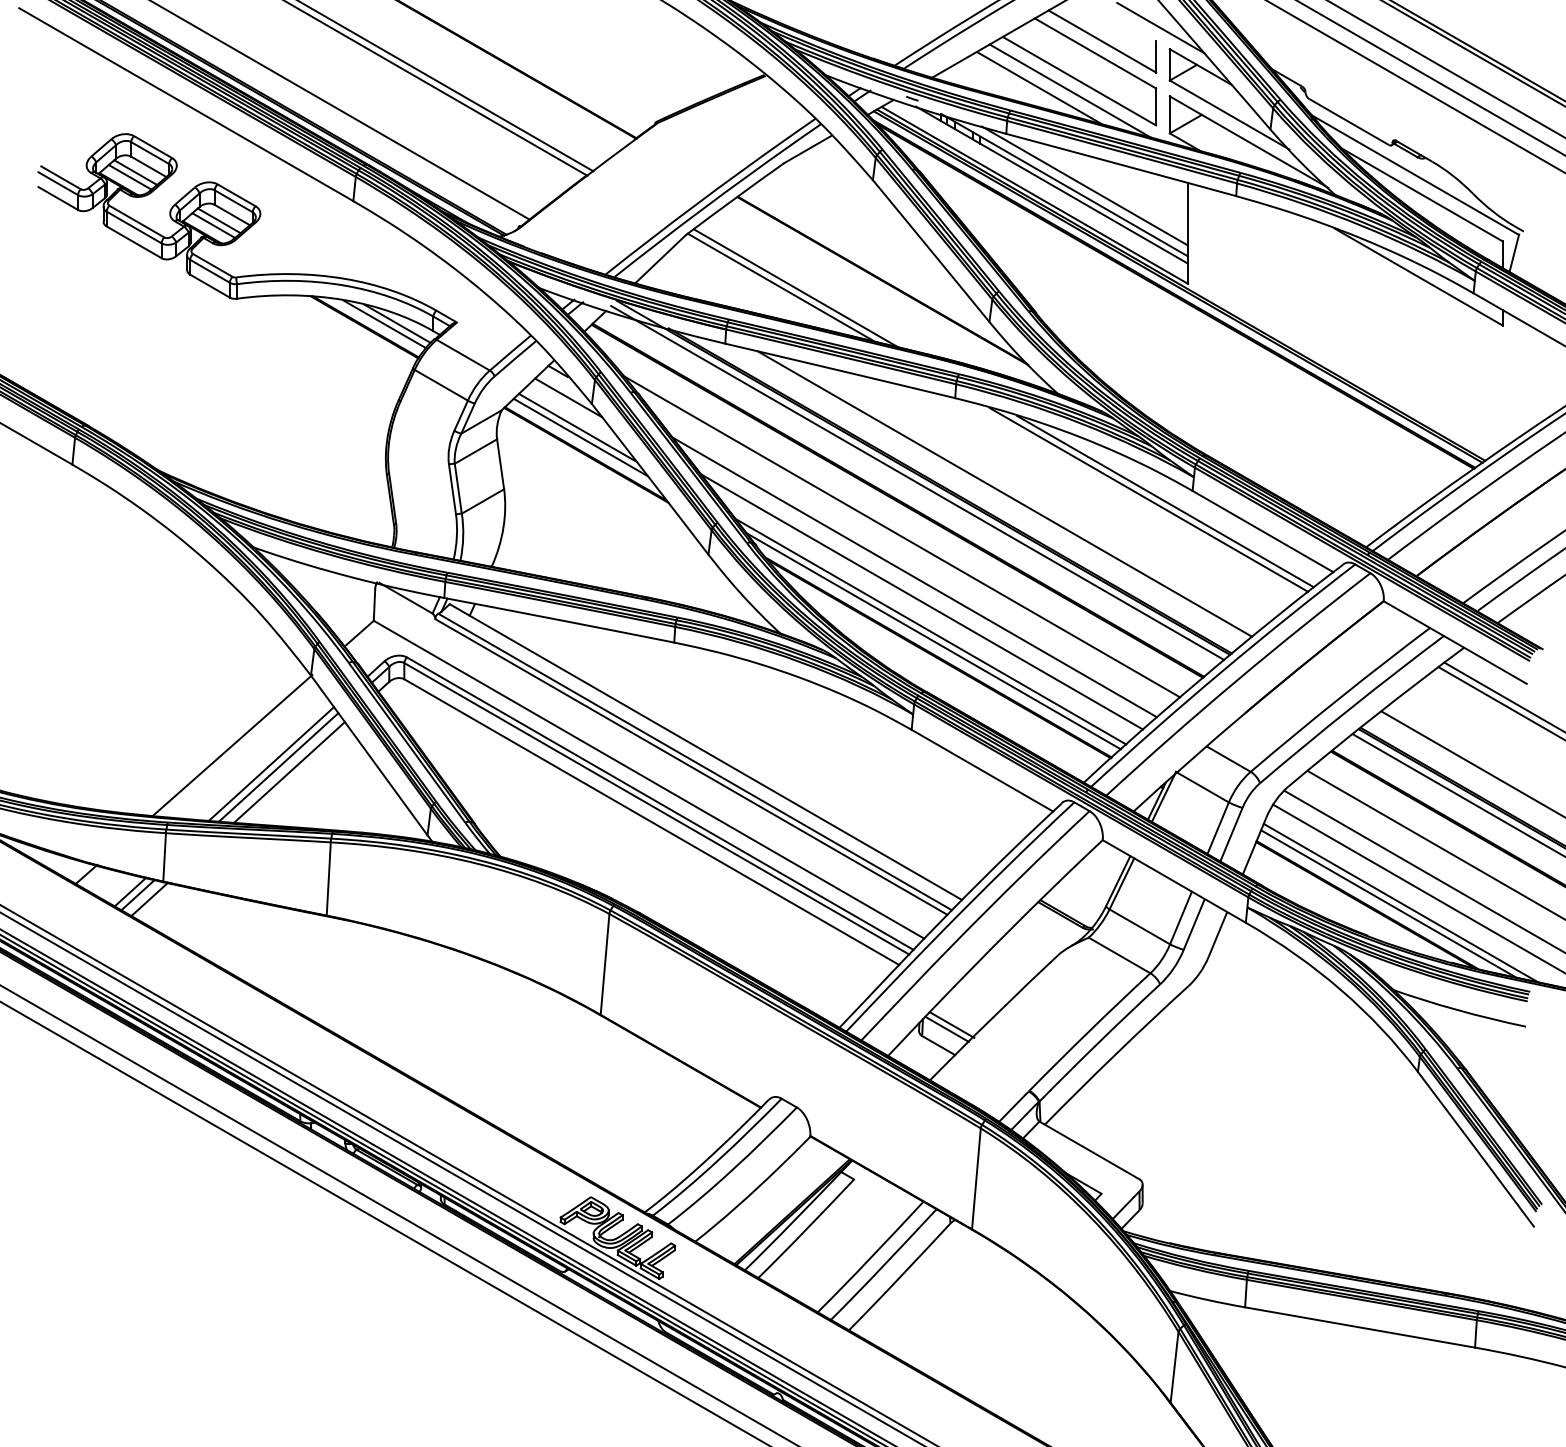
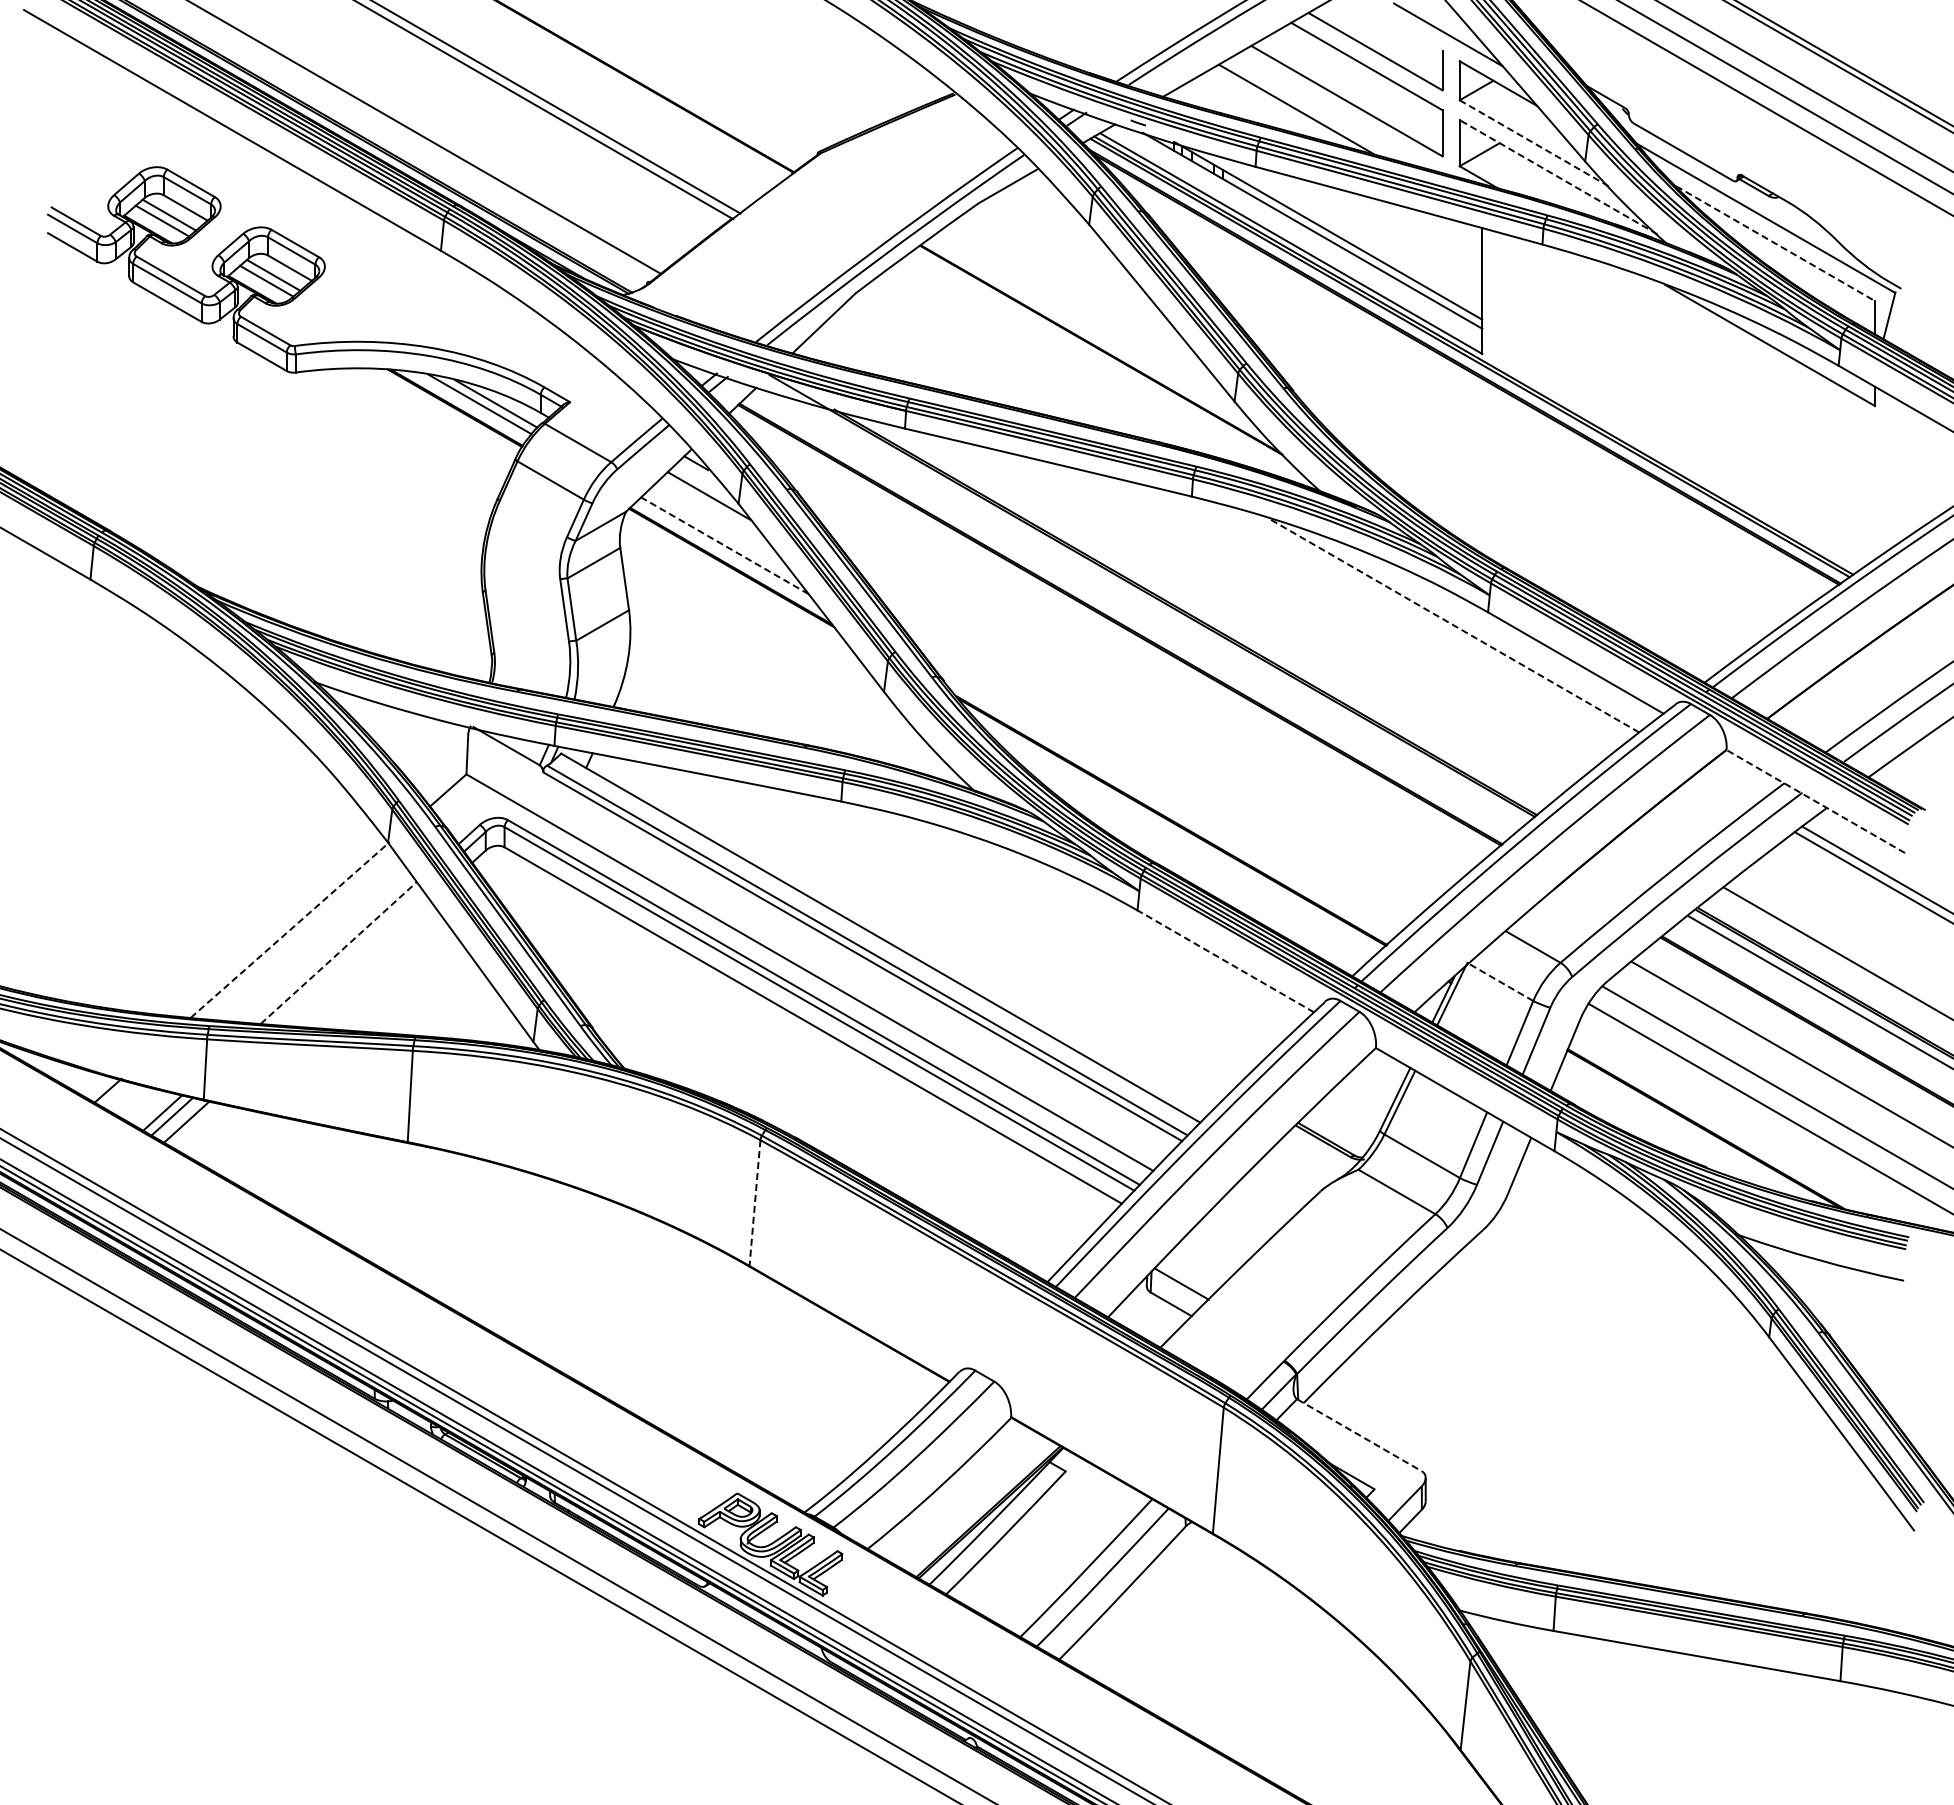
line: (1069, 91) -> (1334, 113), removed
line: (1229, 115) -> (1534, 143), solid -> dashed
line: (1249, 141) -> (1558, 176), solid -> dashed
line: (1084, 185) -> (1353, 231), removed
line: (1422, 195) -> (1775, 243), solid -> dashed
line: (780, 287) -> (974, 358), removed
line: (795, 288) -> (992, 359), removed
line: (577, 427) -> (720, 533), removed
line: (580, 437) -> (724, 545), solid -> dashed
line: (917, 483) -> (1144, 602), removed
line: (1004, 494) -> (1253, 616), removed
line: (1148, 499) -> (1433, 623), removed
line: (1165, 501) -> (1454, 625), solid -> dashed
line: (901, 535) -> (1124, 668), removed
line: (914, 576) -> (1140, 719), removed
line: (922, 601) -> (1150, 750), removed
line: (930, 631) -> (1161, 787), removed
line: (933, 640) -> (1164, 799), removed
line: (1455, 642) -> (1815, 801), solid -> dashed
line: (232, 745) -> (290, 929), solid -> dashed
line: (272, 763) -> (339, 952), solid -> dashed
line: (278, 767) -> (347, 957), removed
line: (982, 770) -> (1225, 961), solid -> dashed
line: (289, 772) -> (361, 963), removed
line: (1201, 786) -> (1499, 981), solid -> dashed
line: (1388, 903) -> (1732, 1127), removed
line: (1400, 903) -> (1747, 1126), removed
line: (604, 964) -> (754, 1203), solid -> dashed
line: (951, 1024) -> (1187, 1278), removed
line: (1089, 1150) -> (1359, 1435), solid -> dashed

